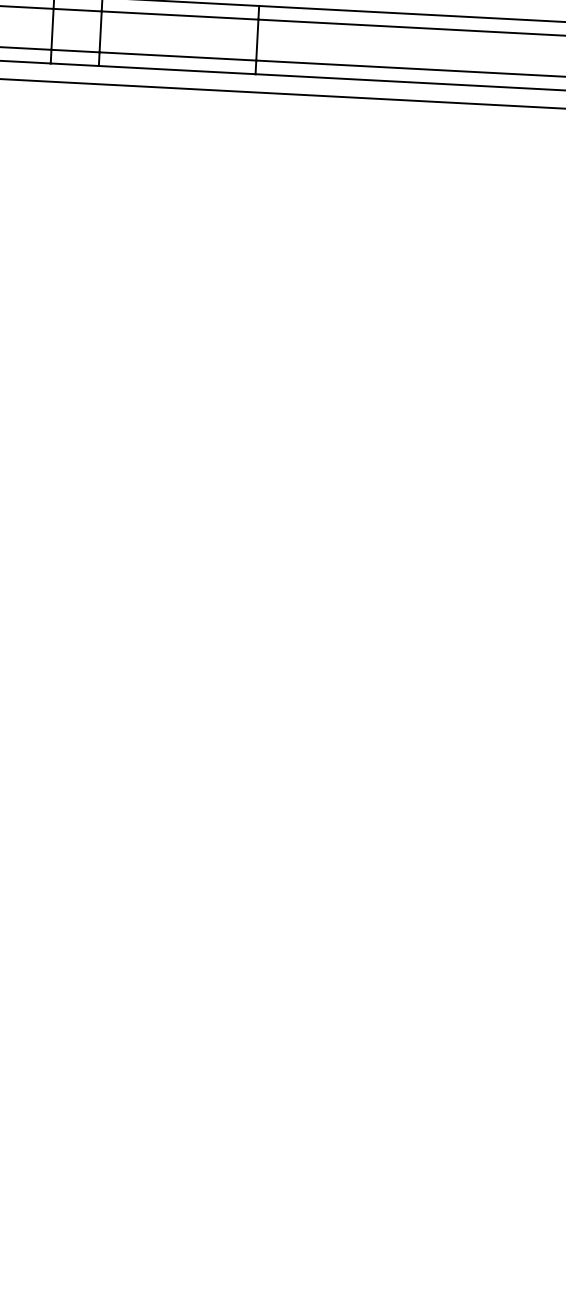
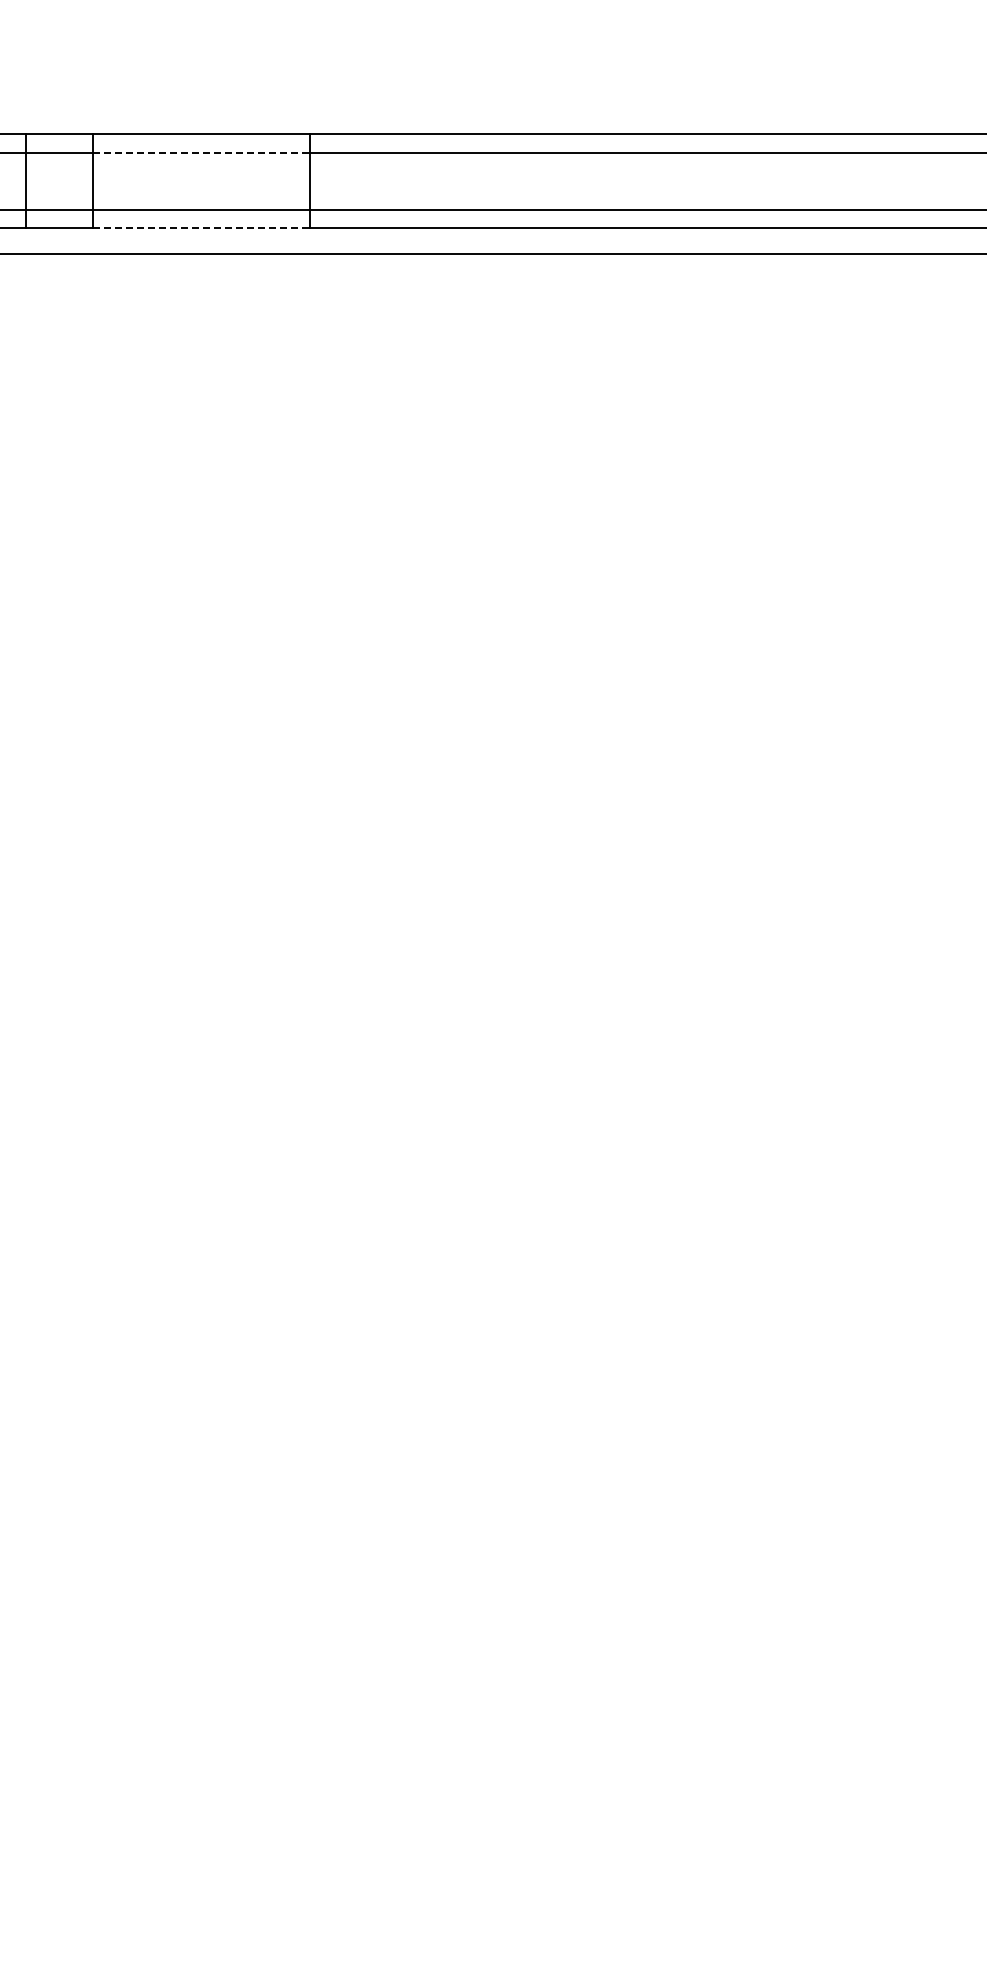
line: (180, 15) -> (201, 152), solid -> dashed
line: (177, 70) -> (201, 228), solid -> dashed

